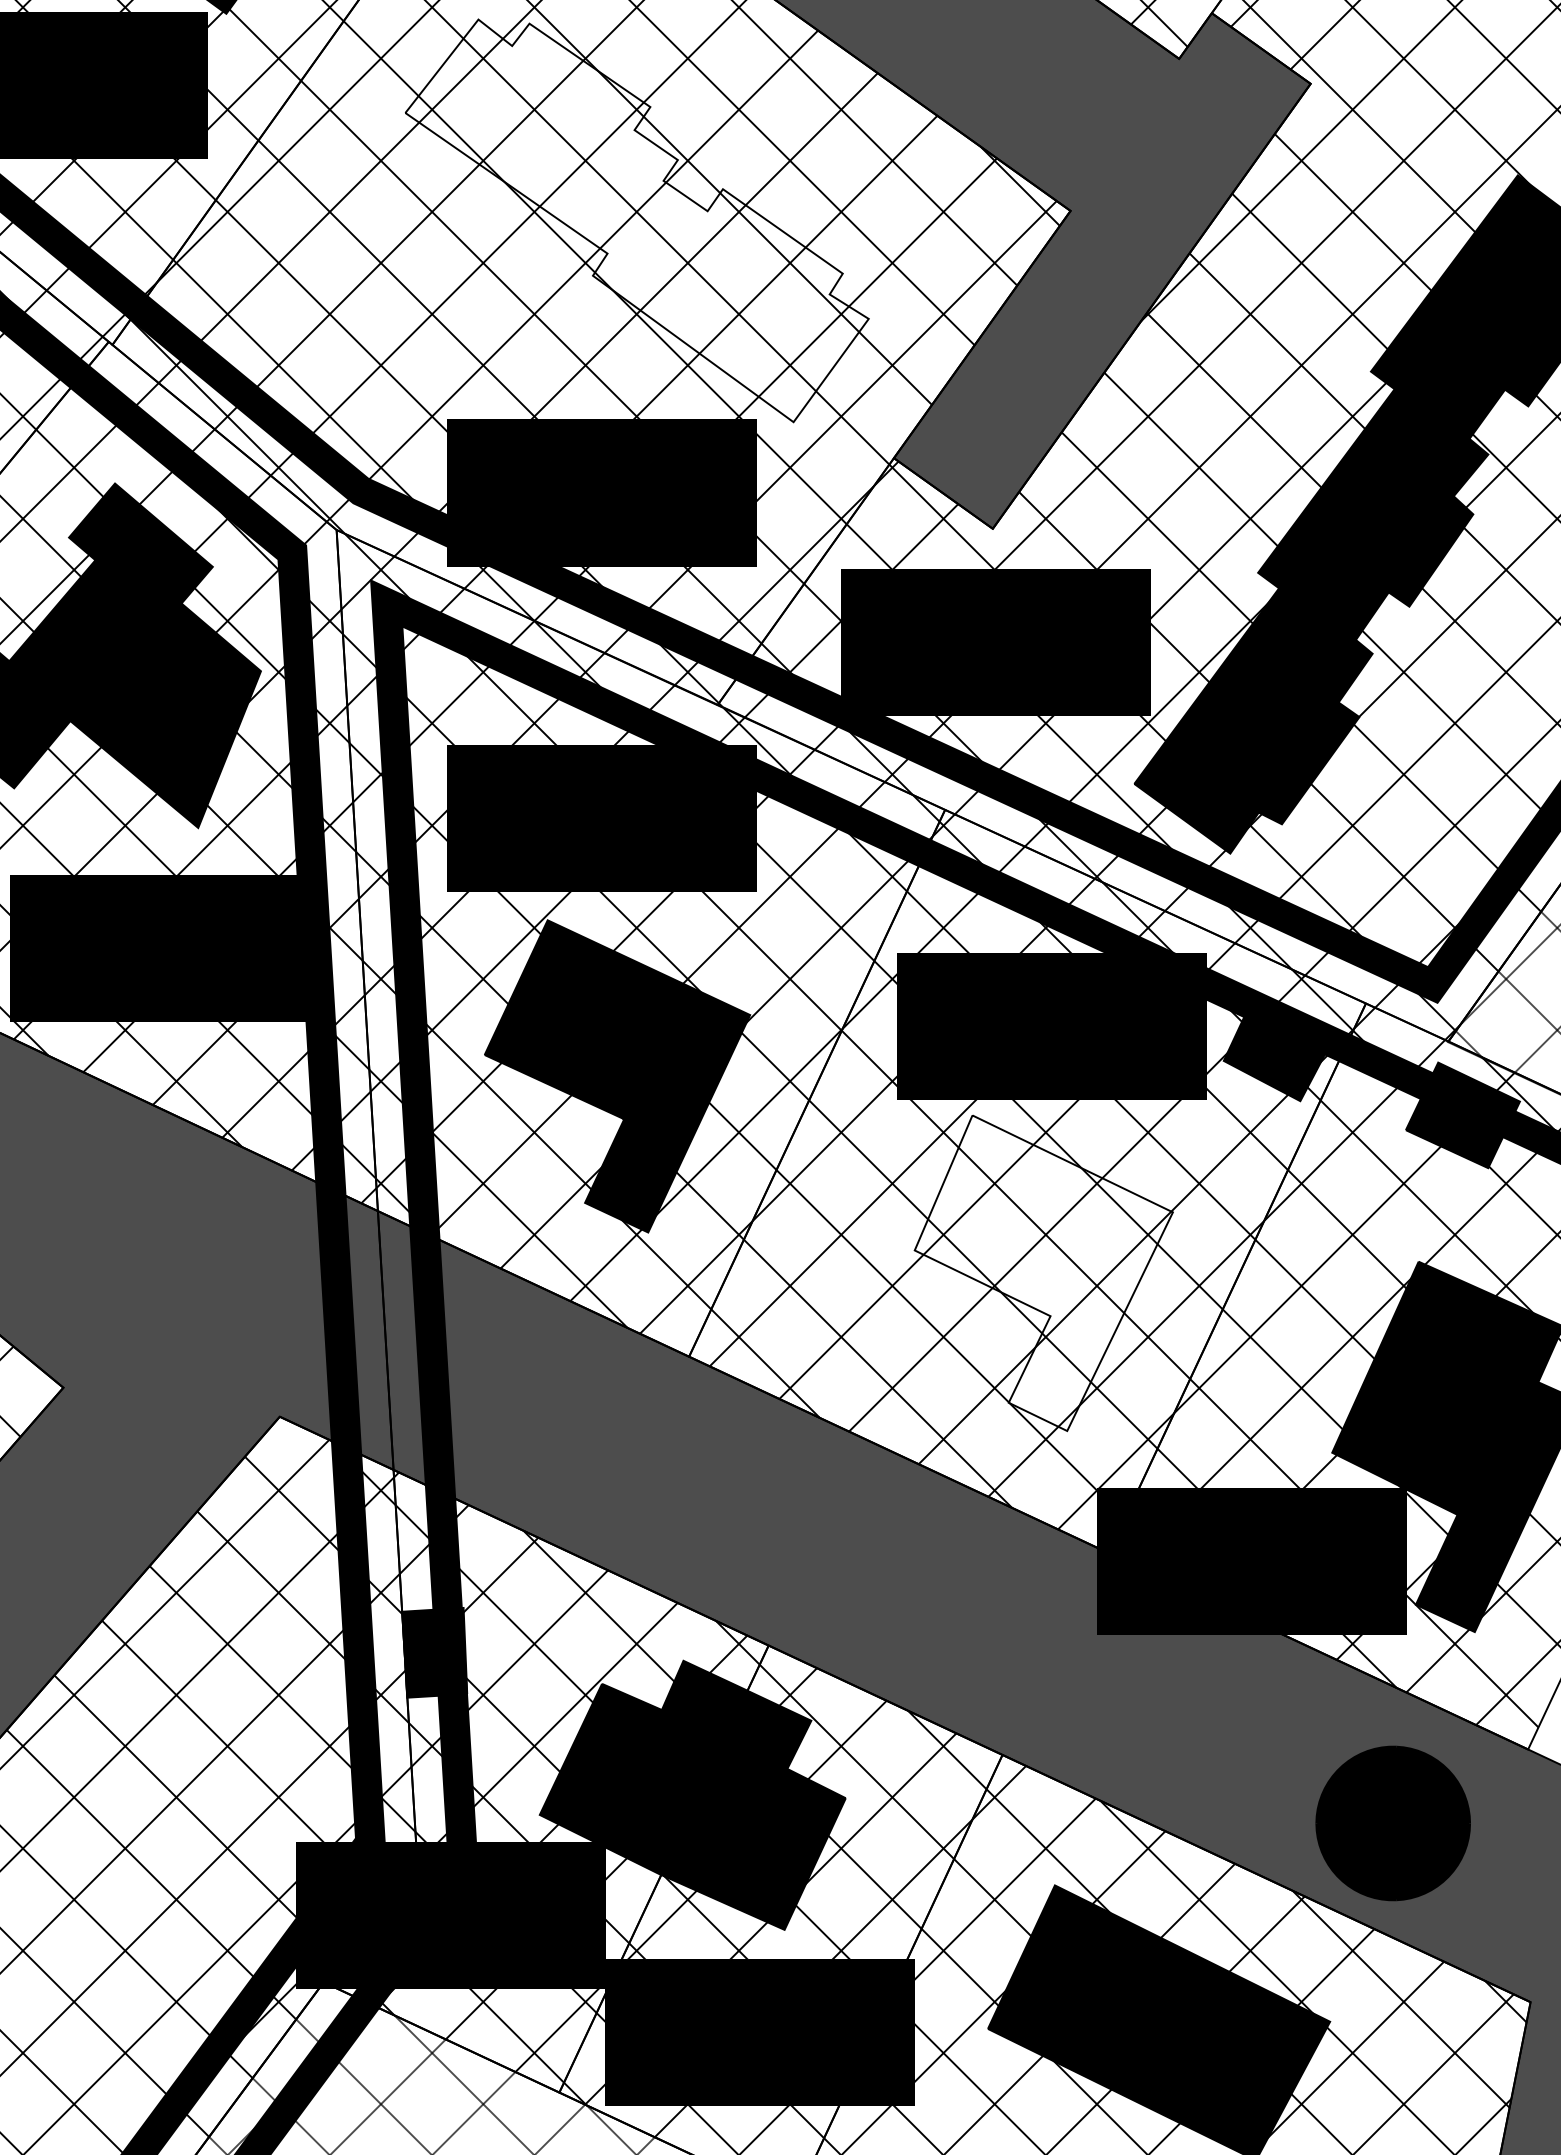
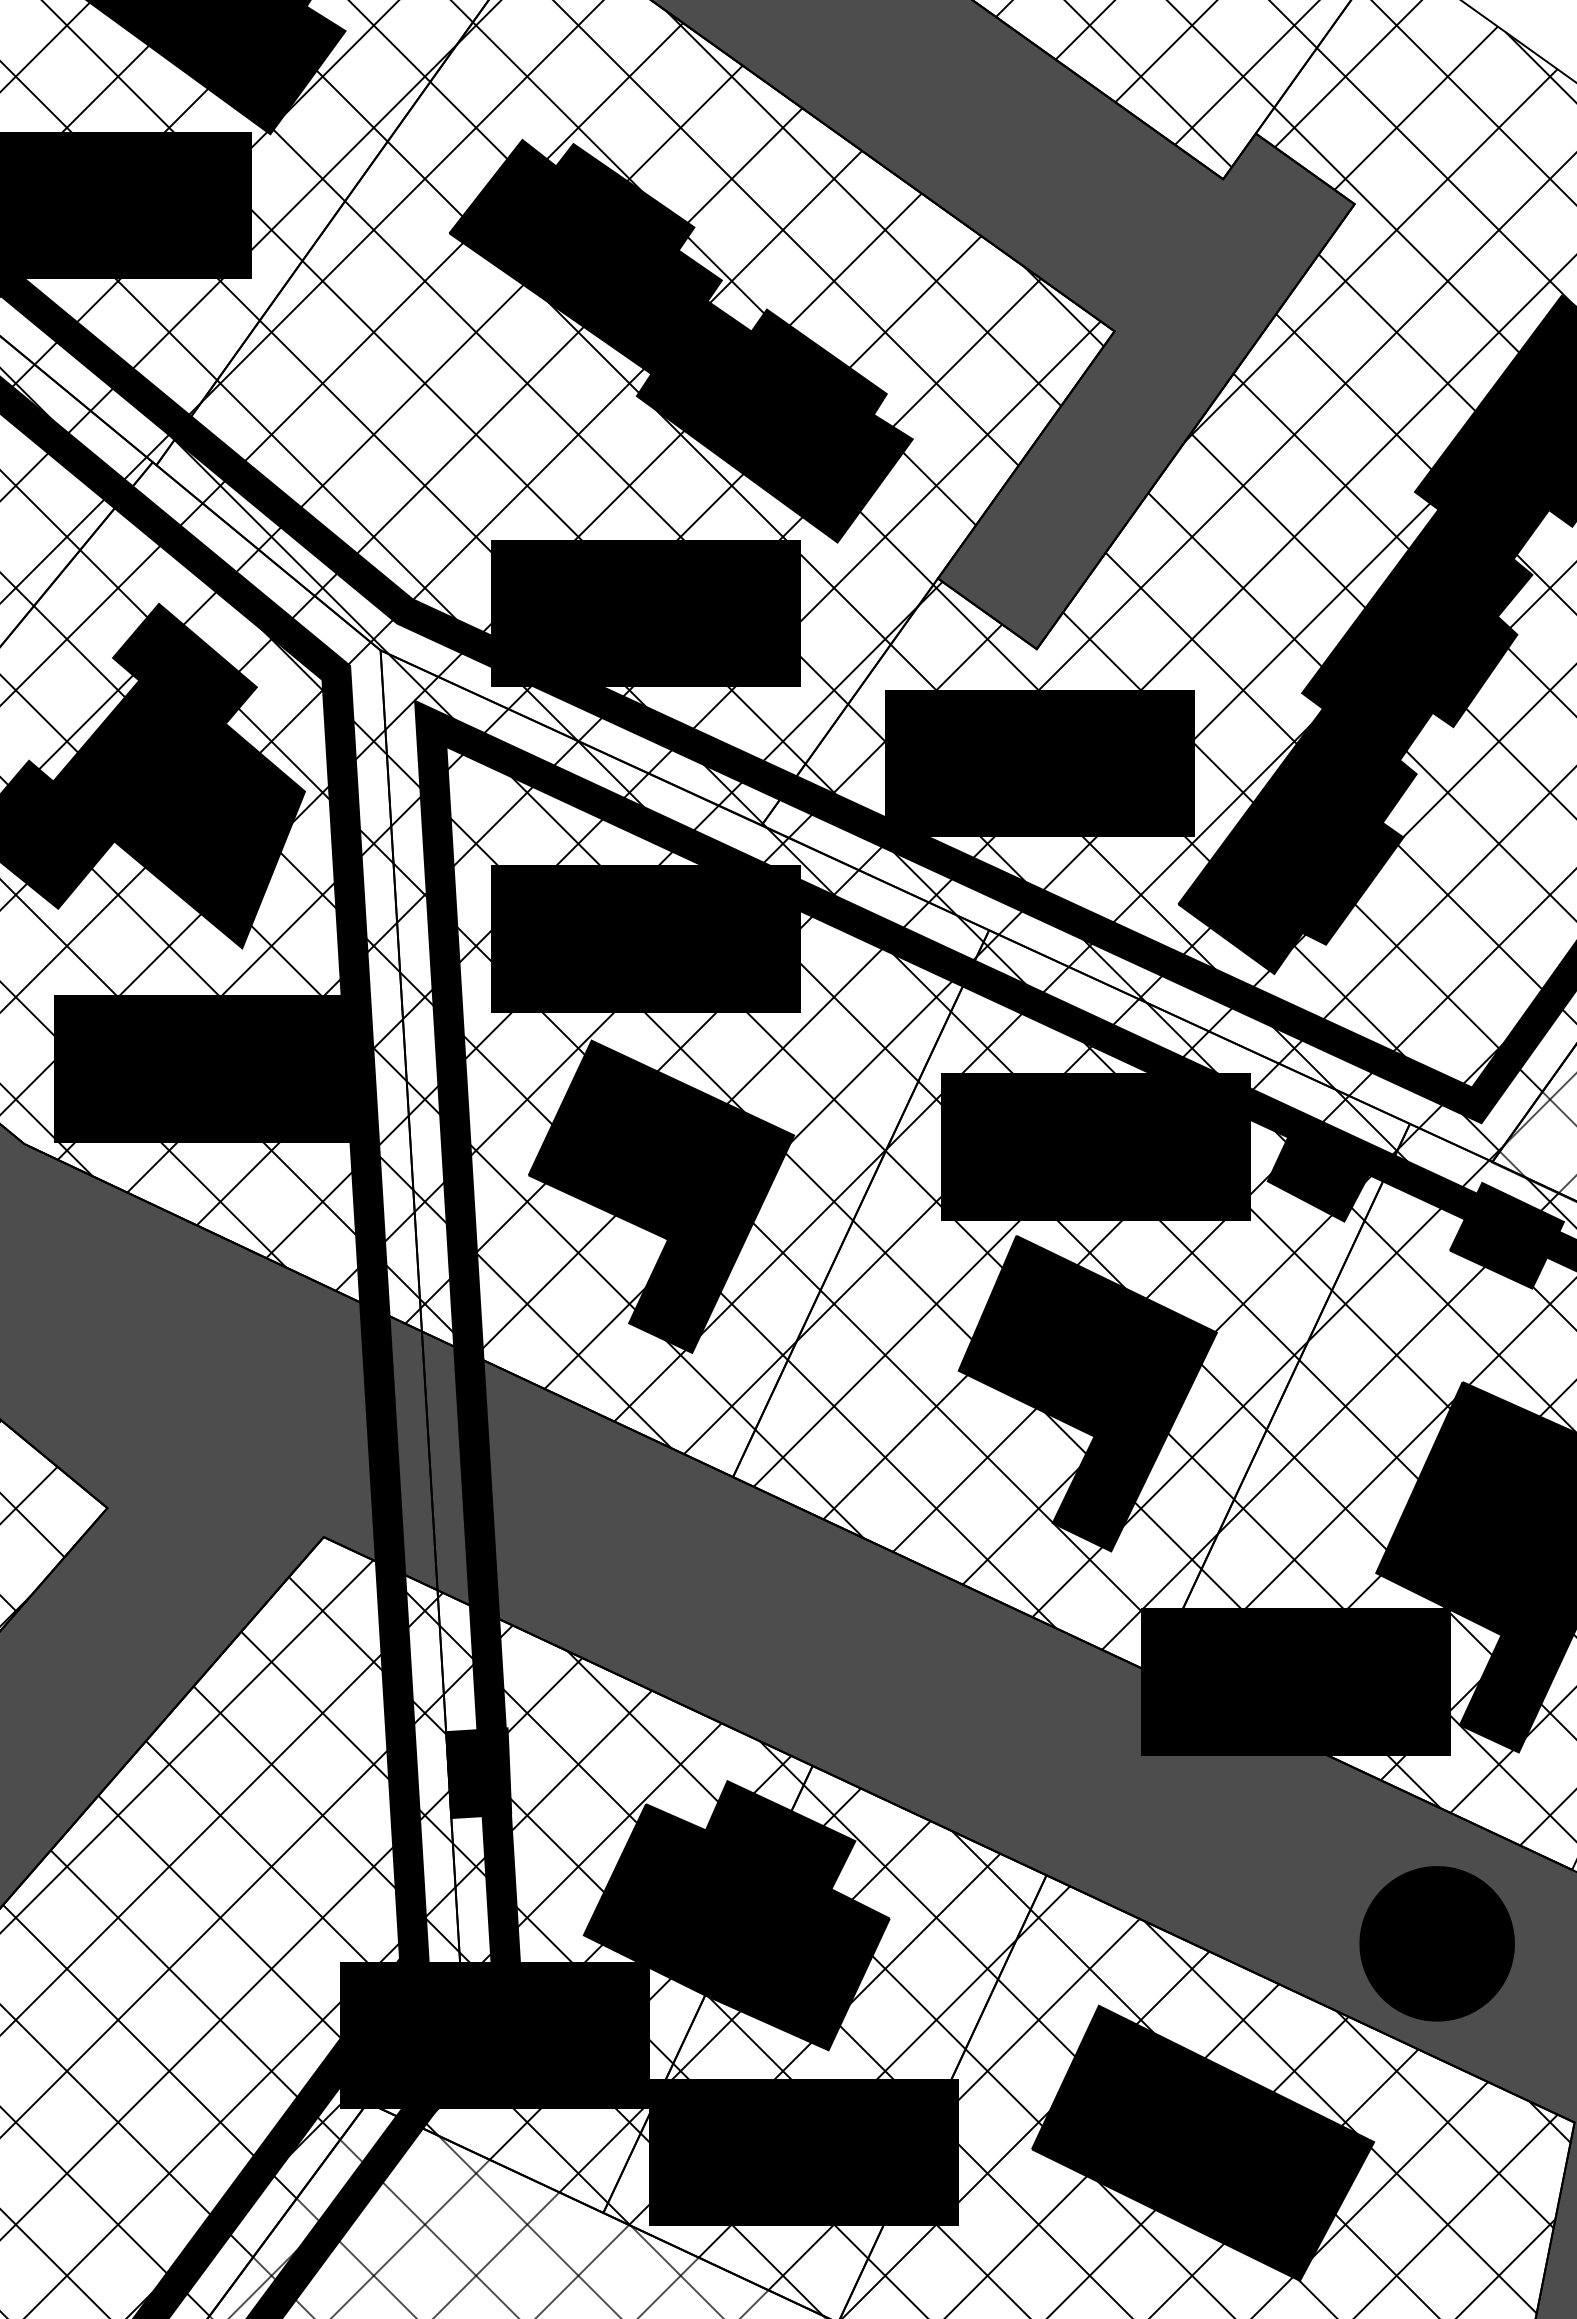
fill: (636, 220) -> (680, 340), added
fill: (1043, 1273) -> (1087, 1393), added

